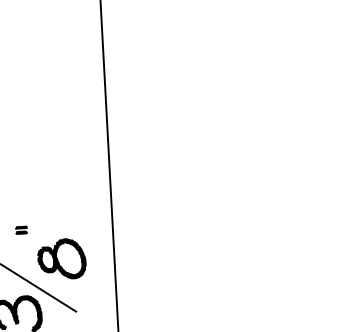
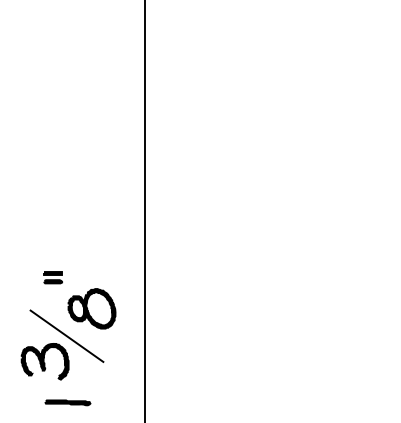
part: (20, 230) -> (52, 277), size x1.67

